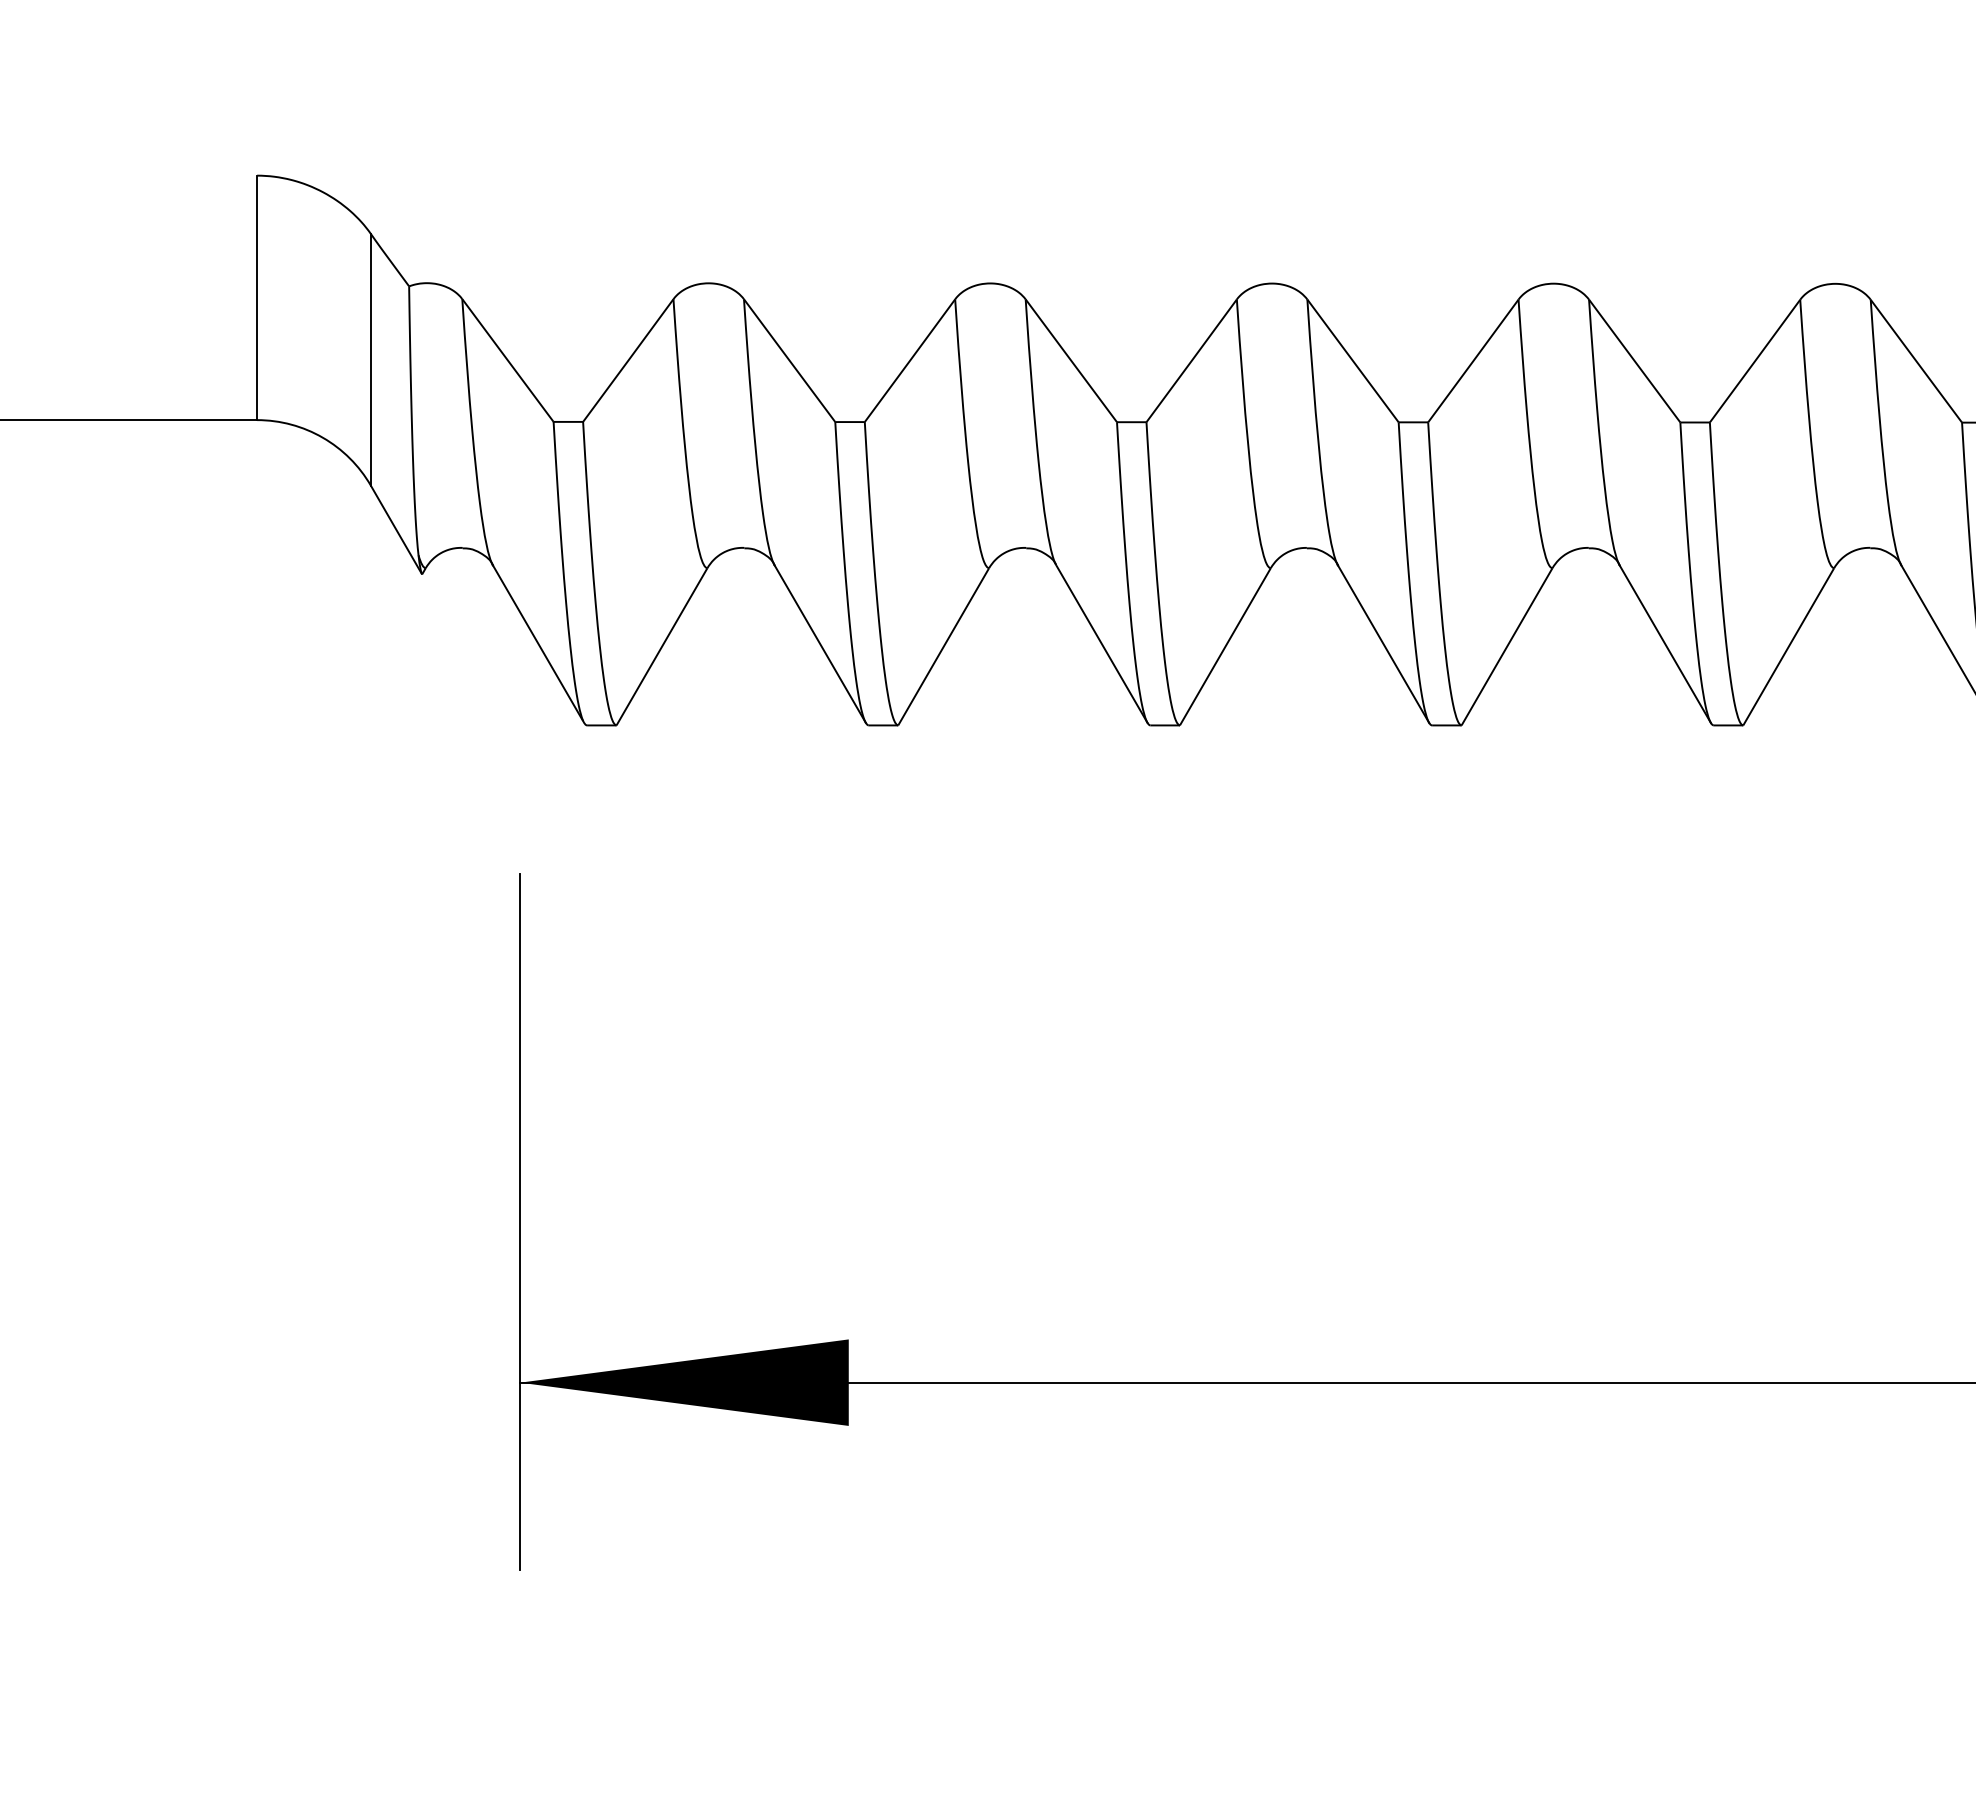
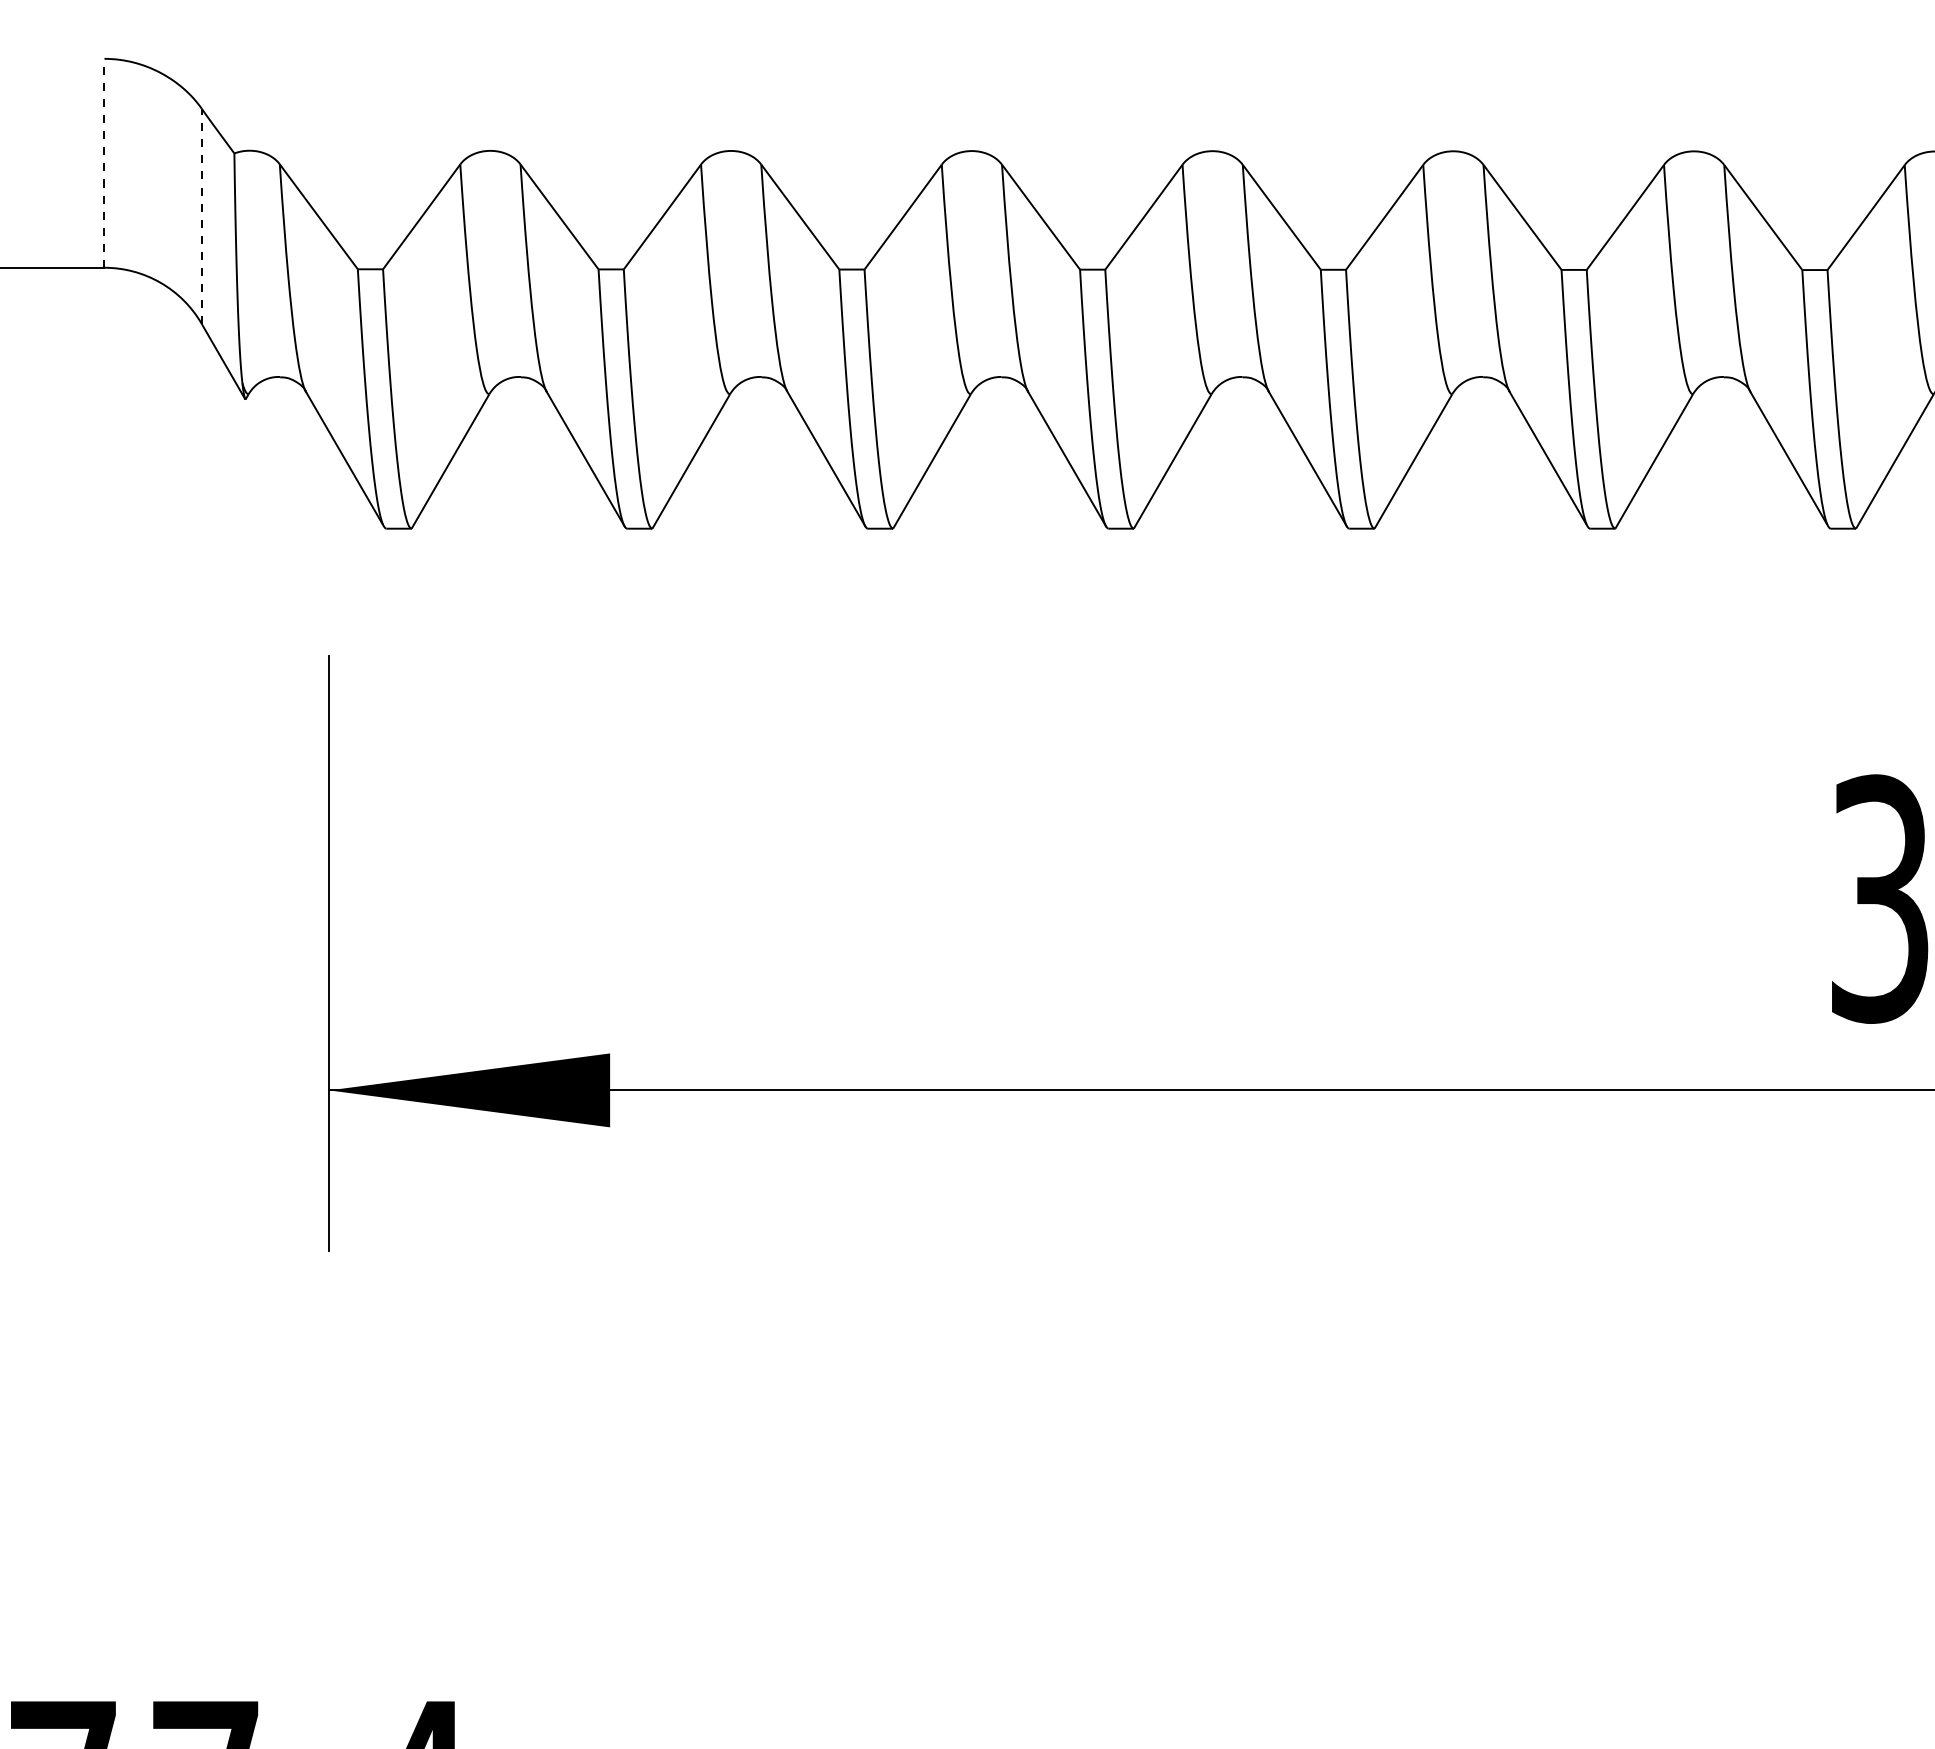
line: (257, 296) -> (104, 162), solid -> dashed
line: (370, 360) -> (201, 216), solid -> dashed

